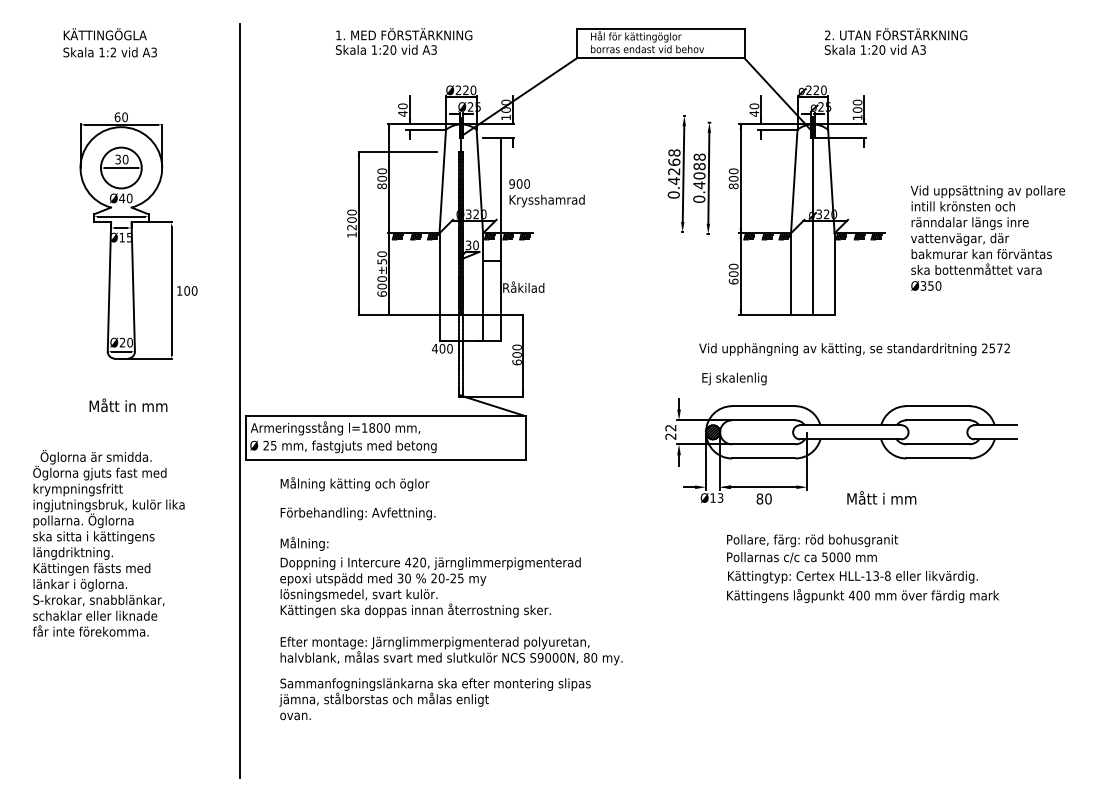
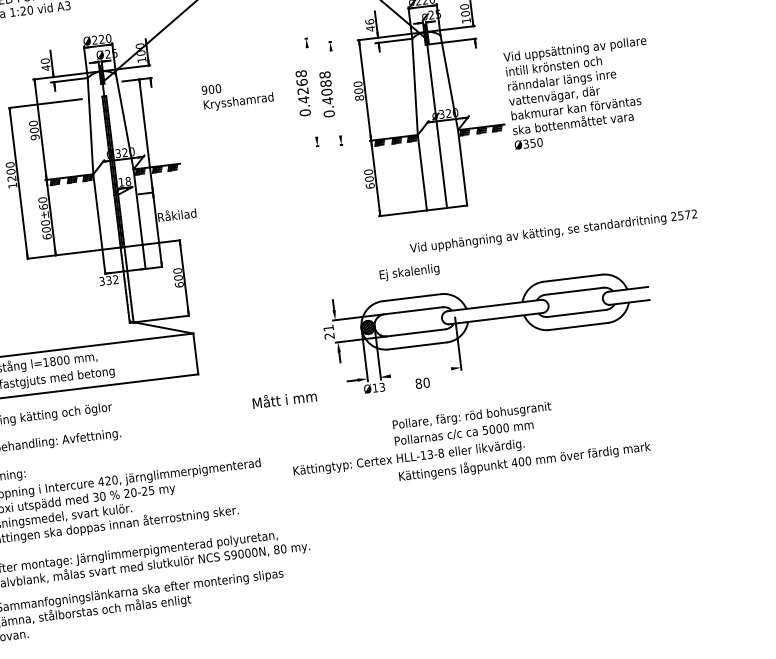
text: (753, 106) -> (369, 22), 40 -> 46
line: (683, 174) -> (311, 92), removed
line: (708, 177) -> (335, 92), removed
text: (382, 186) -> (35, 137), 800 -> 900
text: (546, 193) -> (237, 95), moved
text: (987, 237) -> (579, 92), moved
text: (471, 245) -> (124, 181), 30 -> 18
text: (382, 261) -> (43, 206), 600±50 -> 600±60
text: (441, 348) -> (108, 280), 400 -> 332
text: (854, 349) -> (553, 232), moved
text: (734, 378) -> (409, 272), moved
text: (670, 428) -> (328, 328), 22 -> 21
line: (763, 487) -> (420, 372), removed
text: (881, 497) -> (284, 398), moved
text: (852, 577) -> (408, 458), moved

